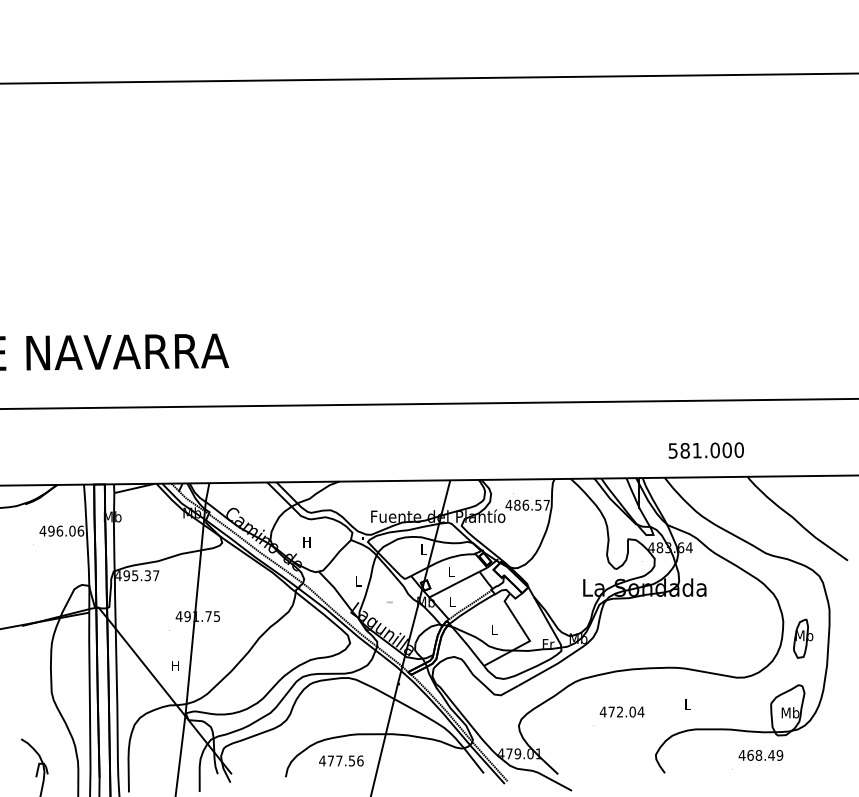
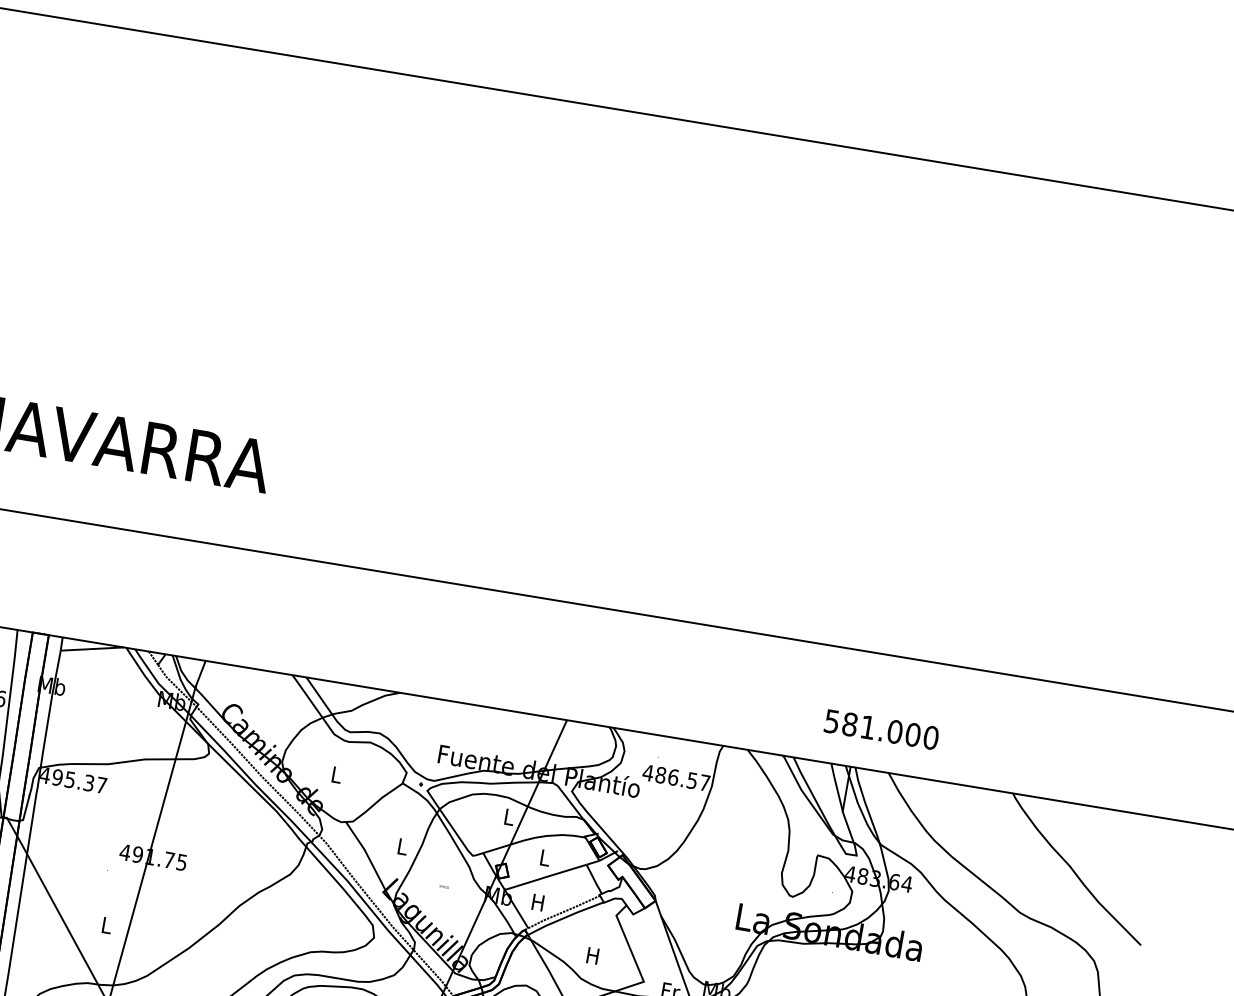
text: (705, 450) -> (880, 729), moved
text: (306, 542) -> (335, 775), H -> L
text: (452, 601) -> (538, 902), L -> H
text: (493, 629) -> (592, 954), L -> H
text: (175, 665) -> (106, 924), H -> L

